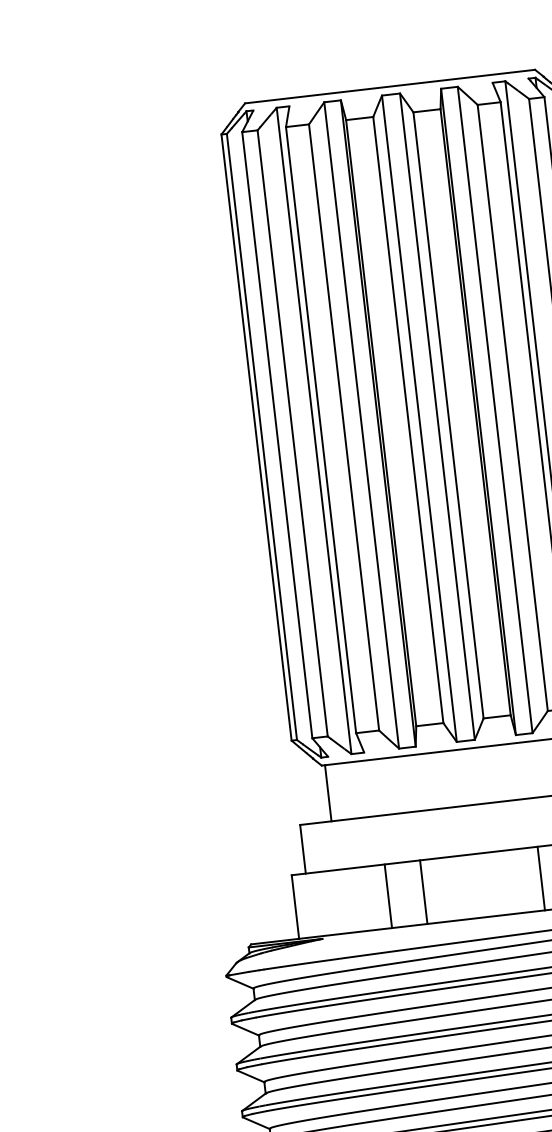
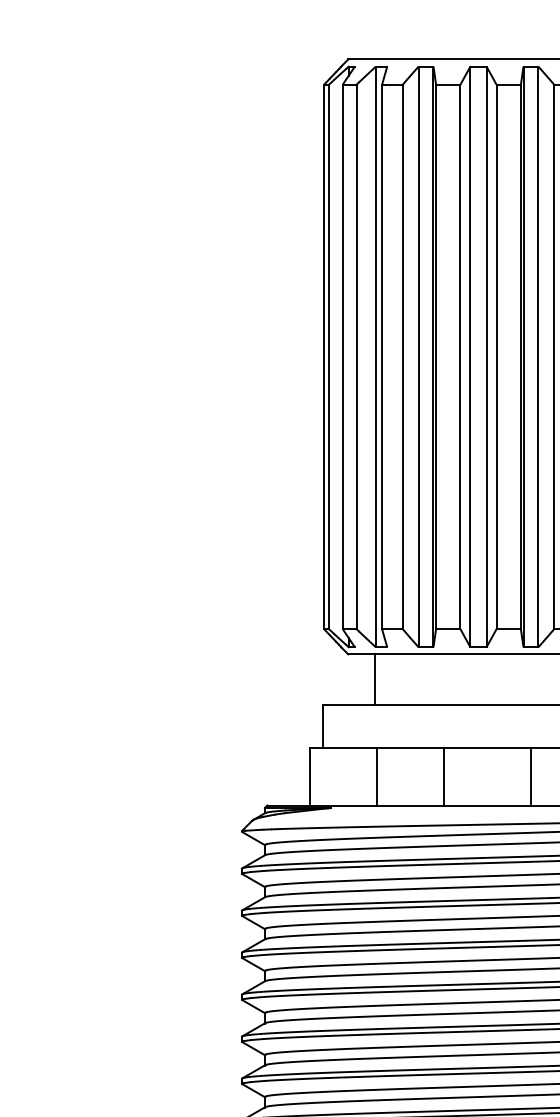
line: (328, 793) -> (375, 679), moved
line: (423, 891) -> (443, 776), moved
line: (387, 895) -> (376, 776), moved

